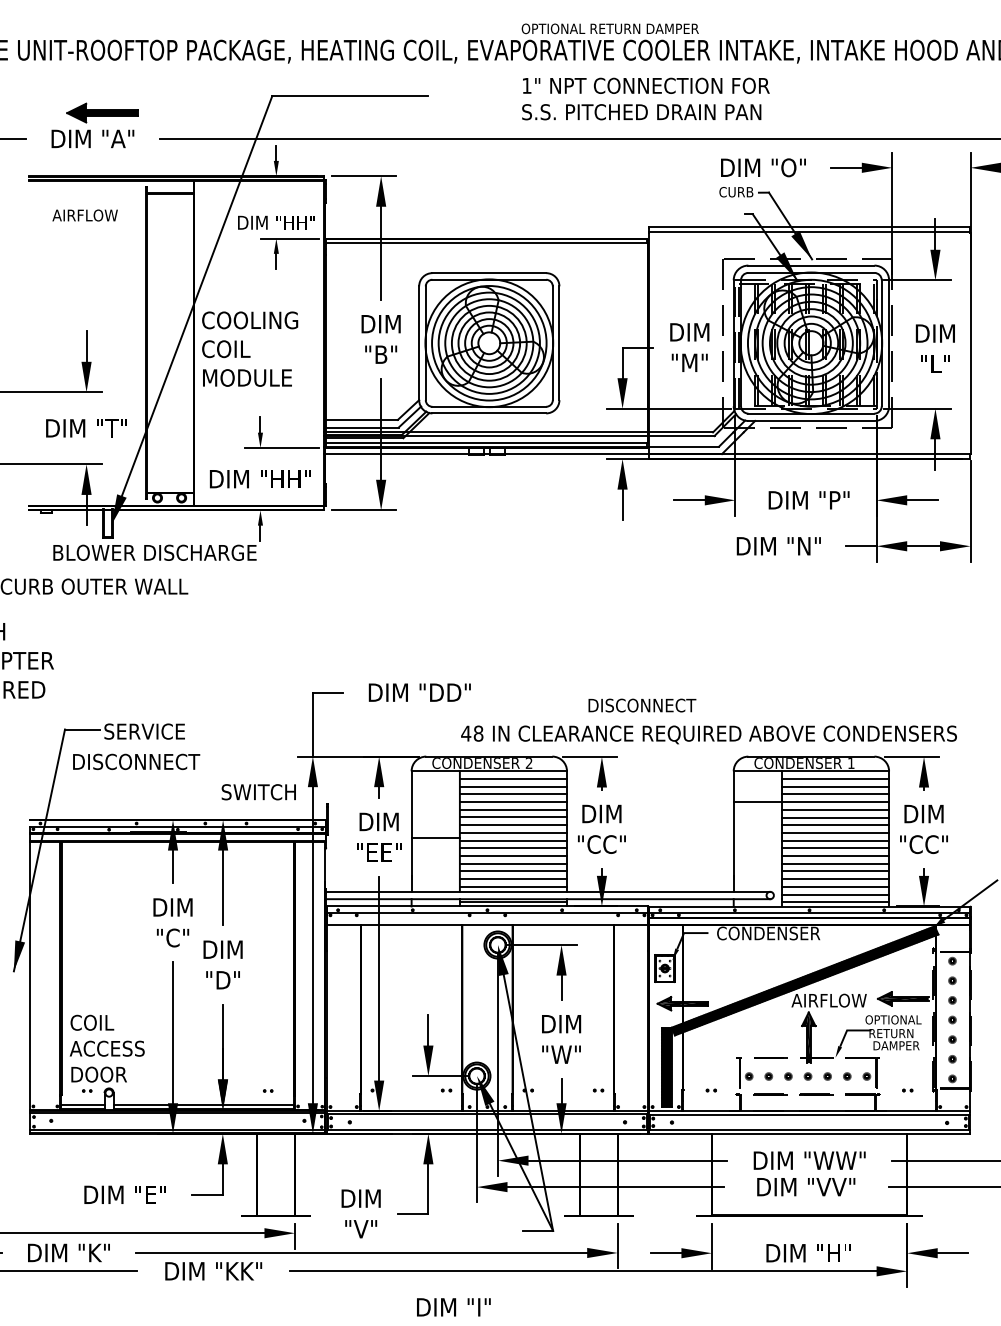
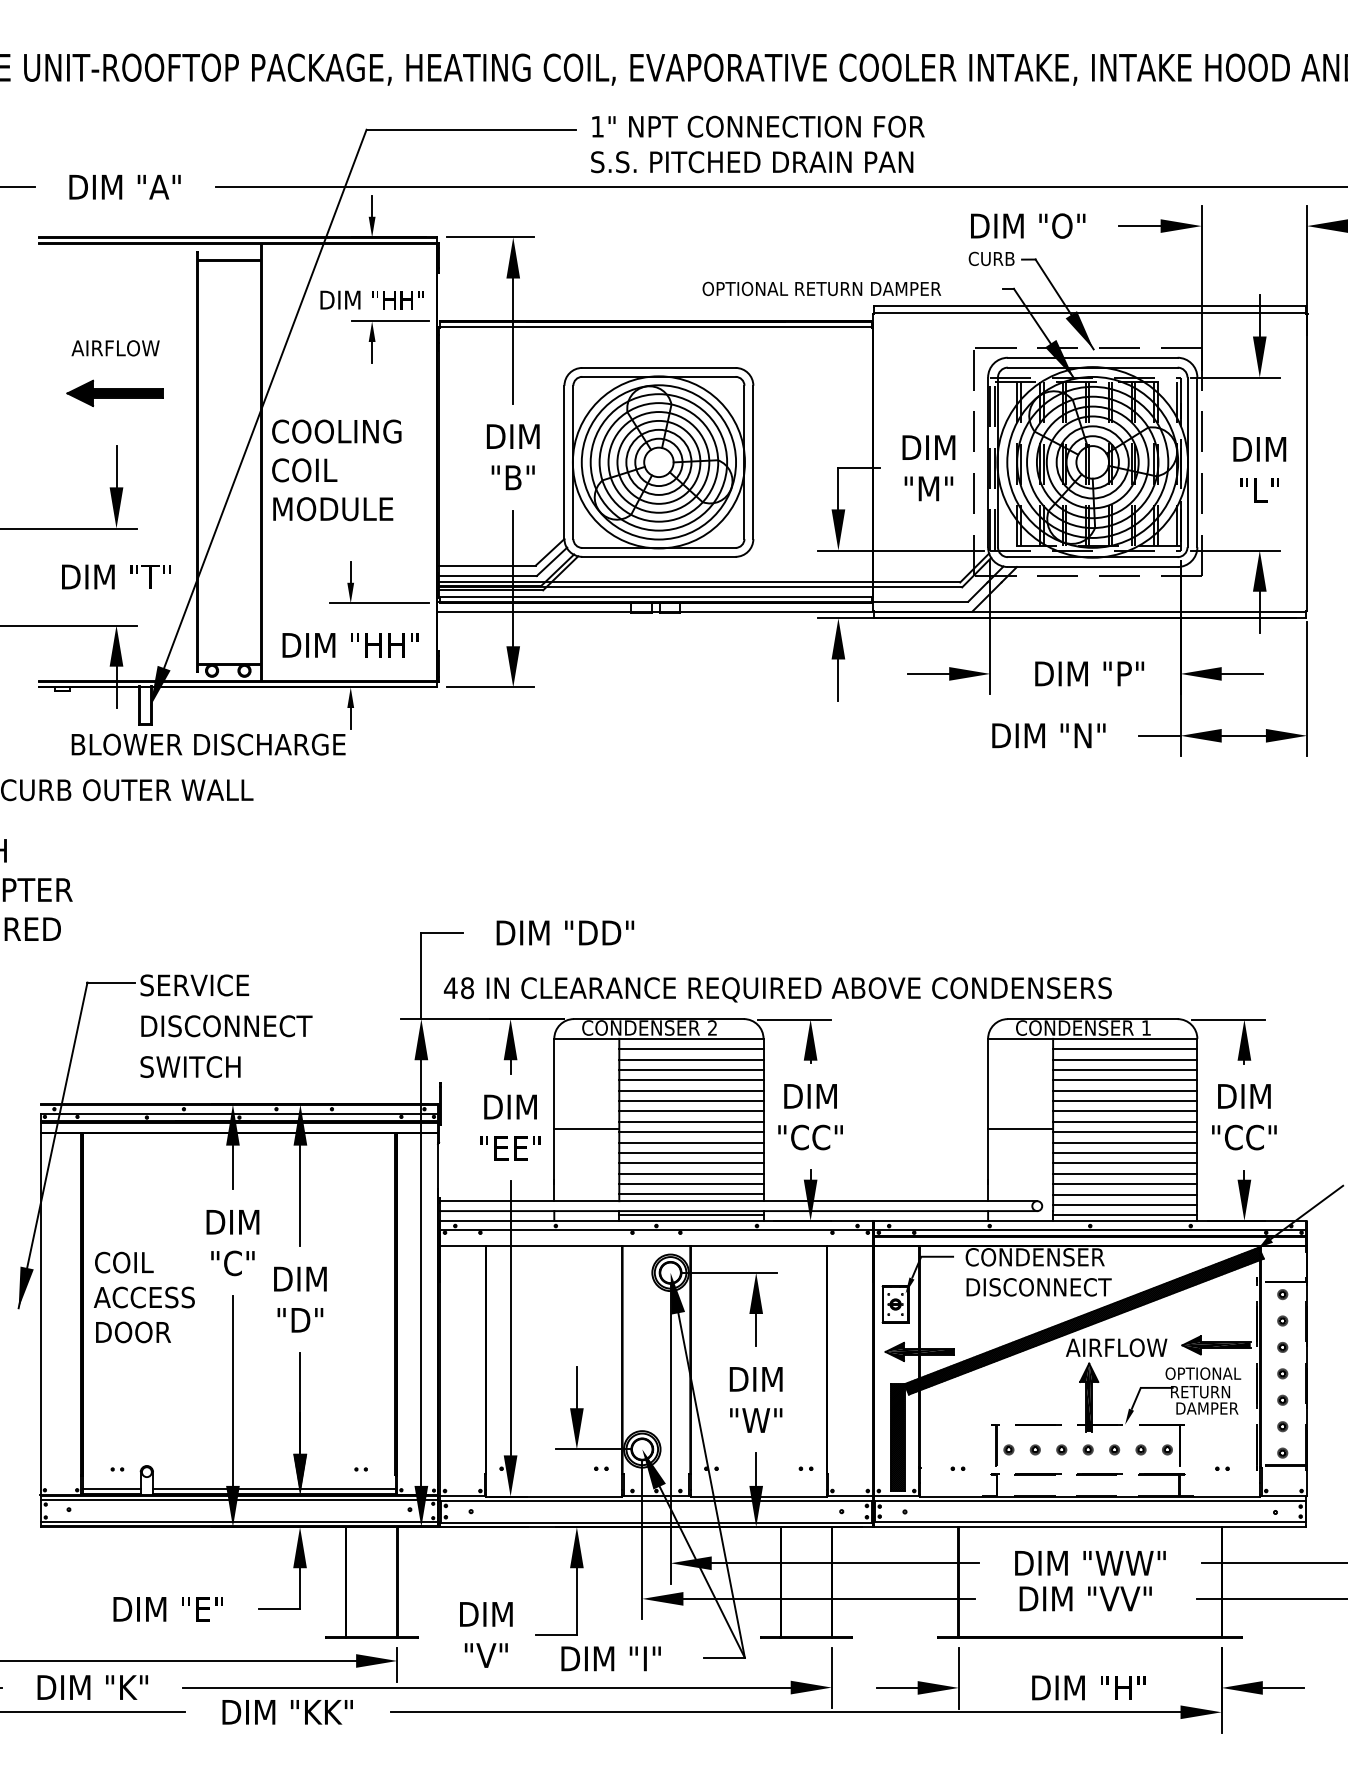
text: (610, 28) -> (821, 288), moved
text: (645, 99) -> (757, 144), moved
part: (102, 113) -> (114, 393), moved
text: (85, 215) -> (115, 348), moved
text: (641, 705) -> (1038, 1287), moved
text: (708, 734) -> (777, 989), moved
text: (136, 762) -> (226, 1026), moved
text: (258, 791) -> (190, 1066), moved
line: (757, 801) -> (1020, 1128), moved
text: (106, 1048) -> (143, 1297), moved
text: (453, 1307) -> (610, 1658), moved

